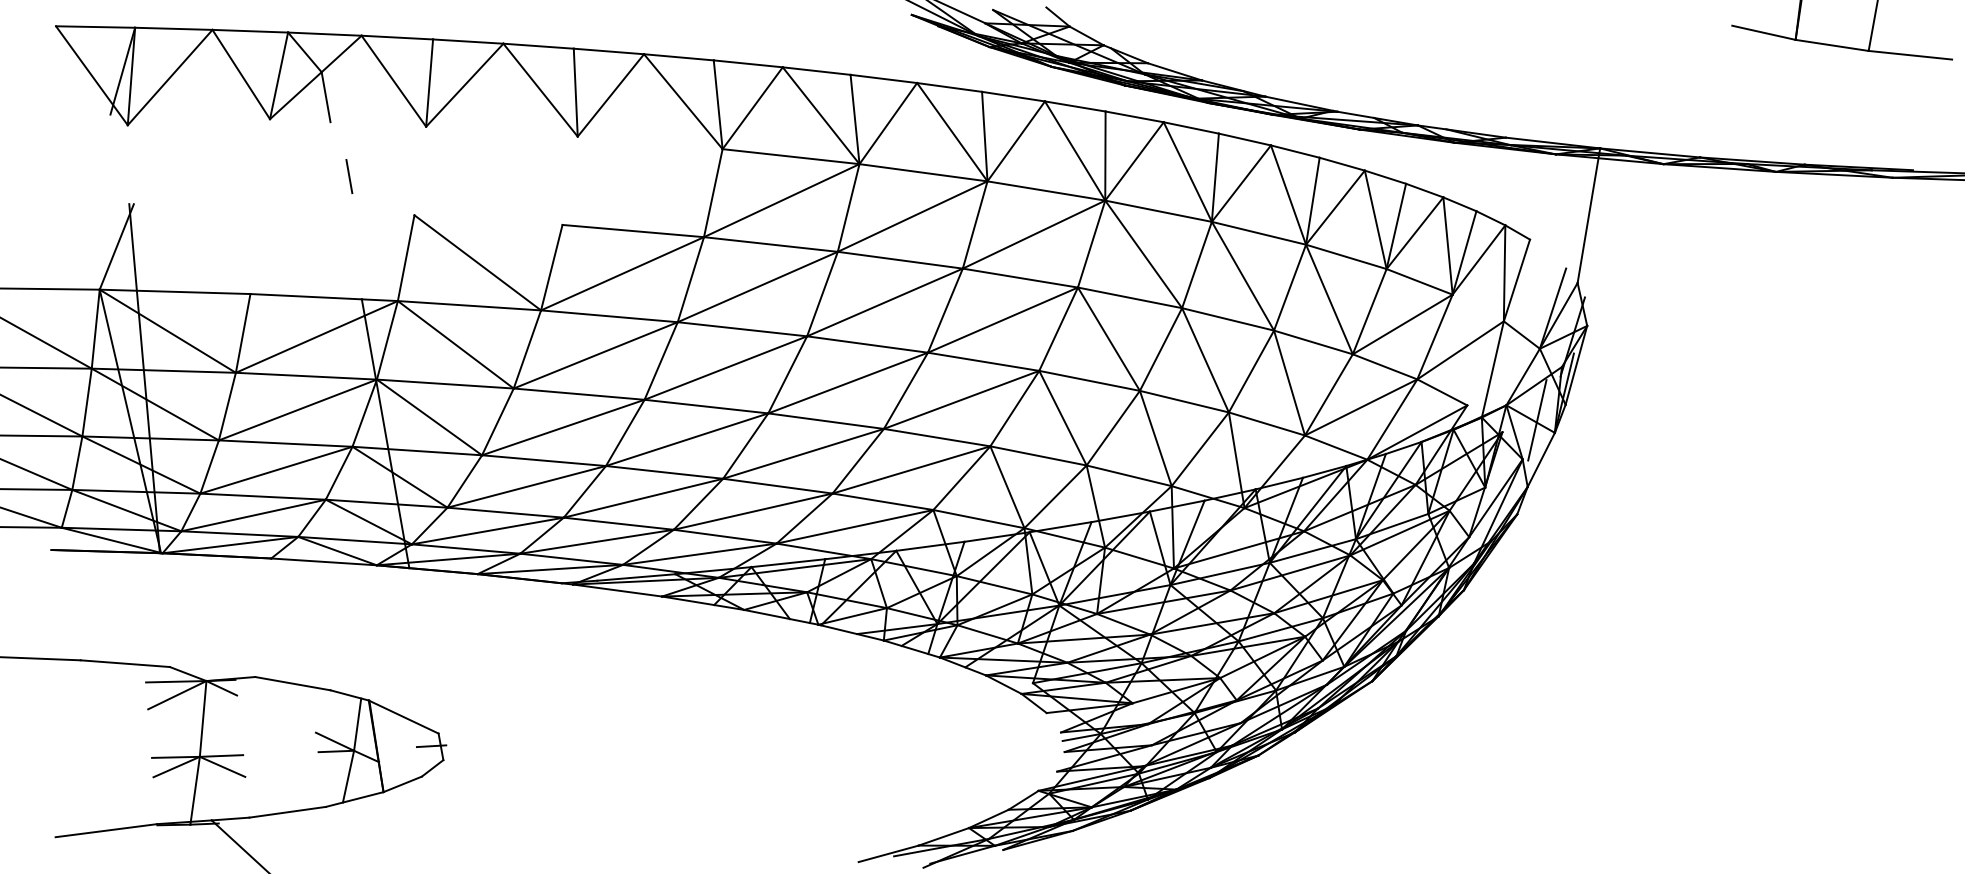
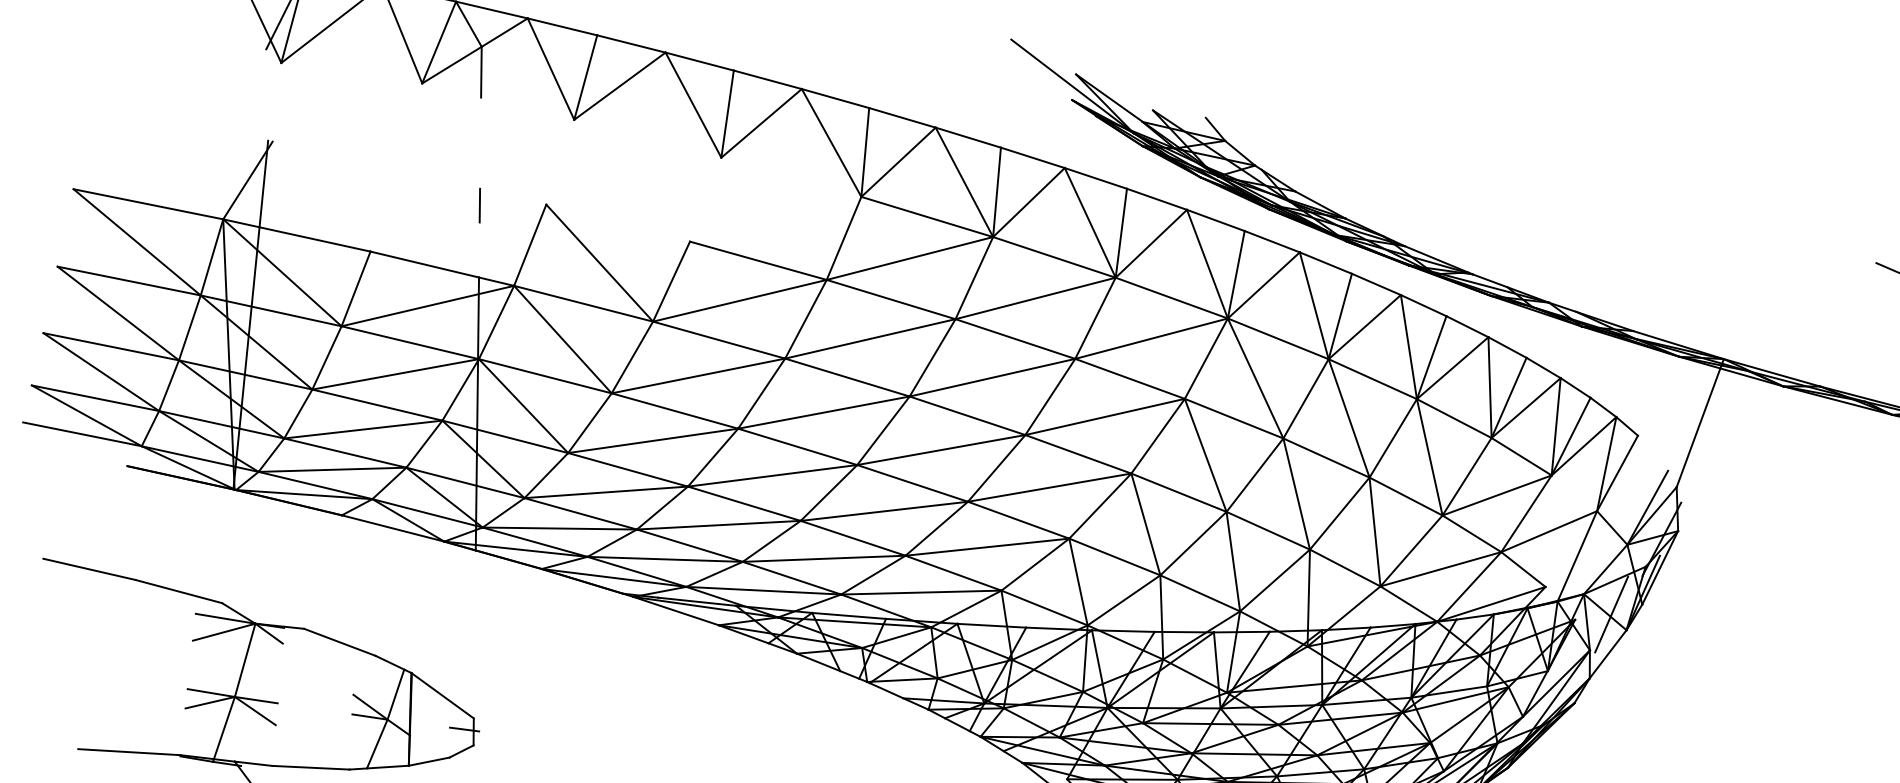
line: (349, 176) -> (480, 205), moved

